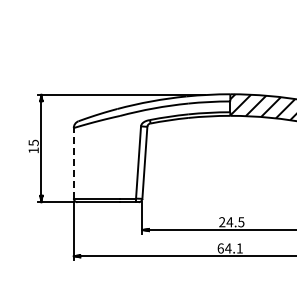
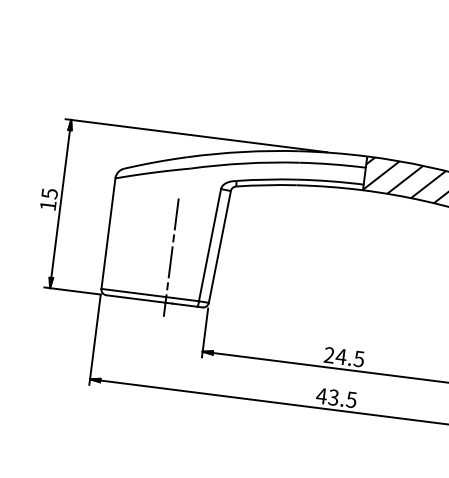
line: (73, 162) -> (108, 232), dashed -> solid
line: (115, 173) -> (171, 257), added
text: (229, 248) -> (335, 397), 64.1 -> 43.5

